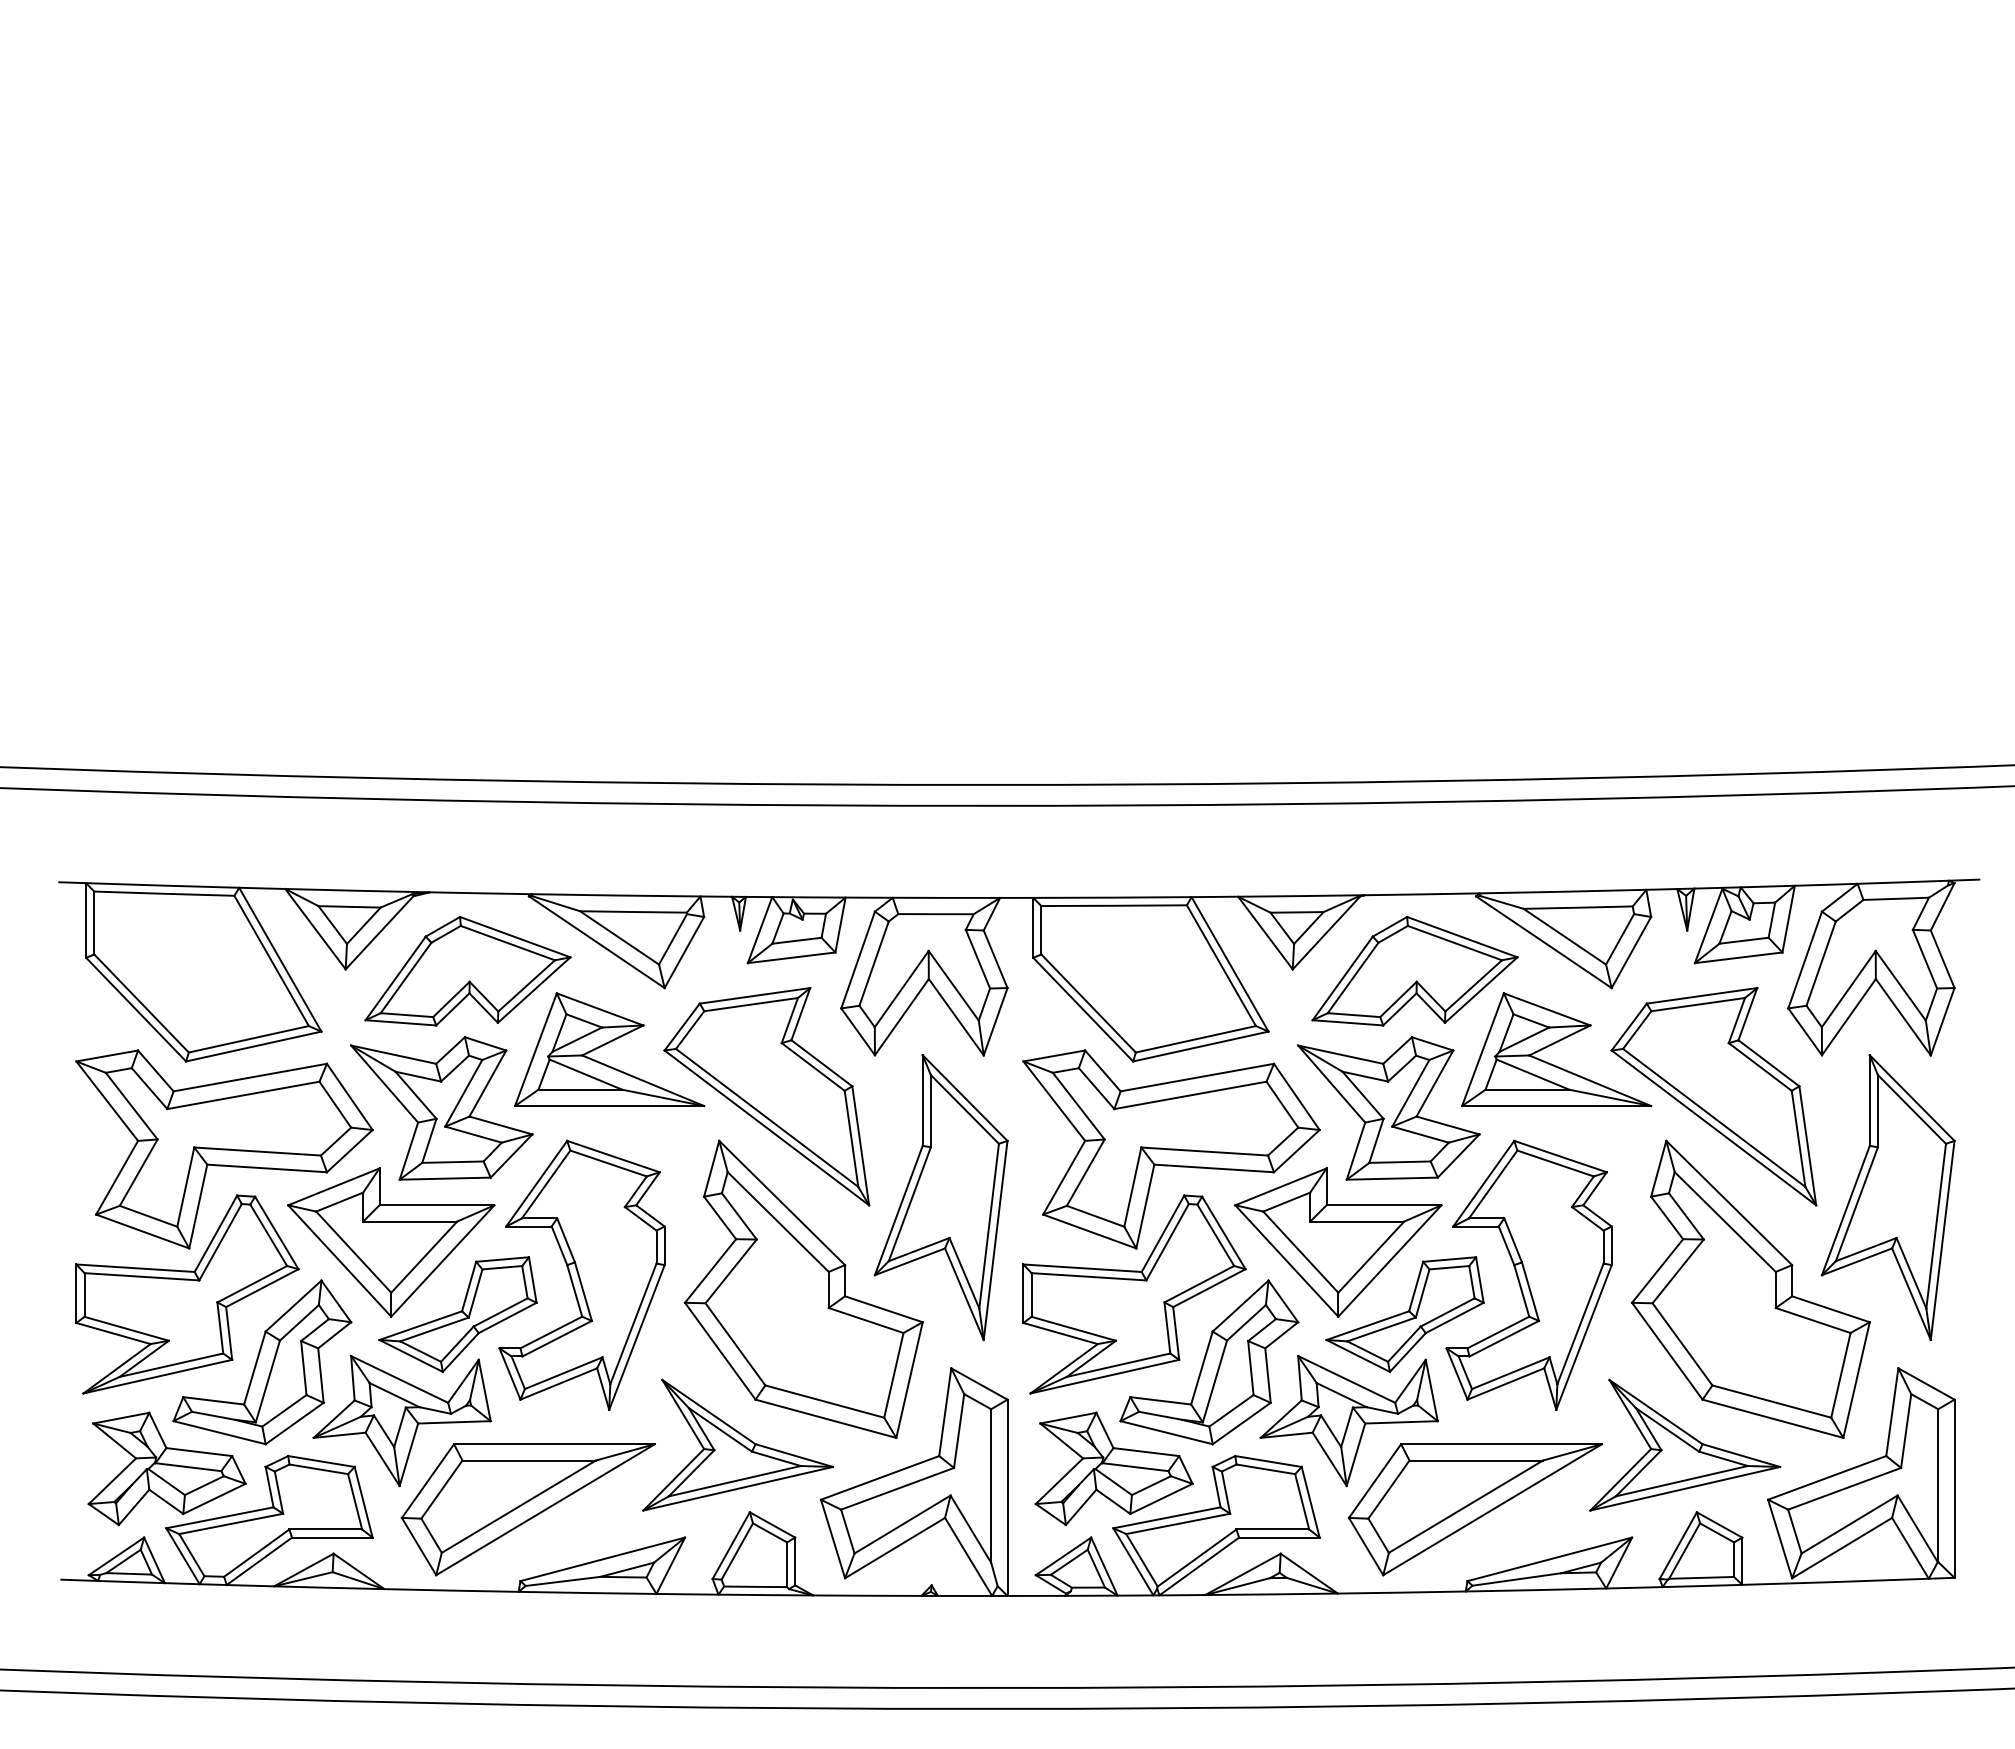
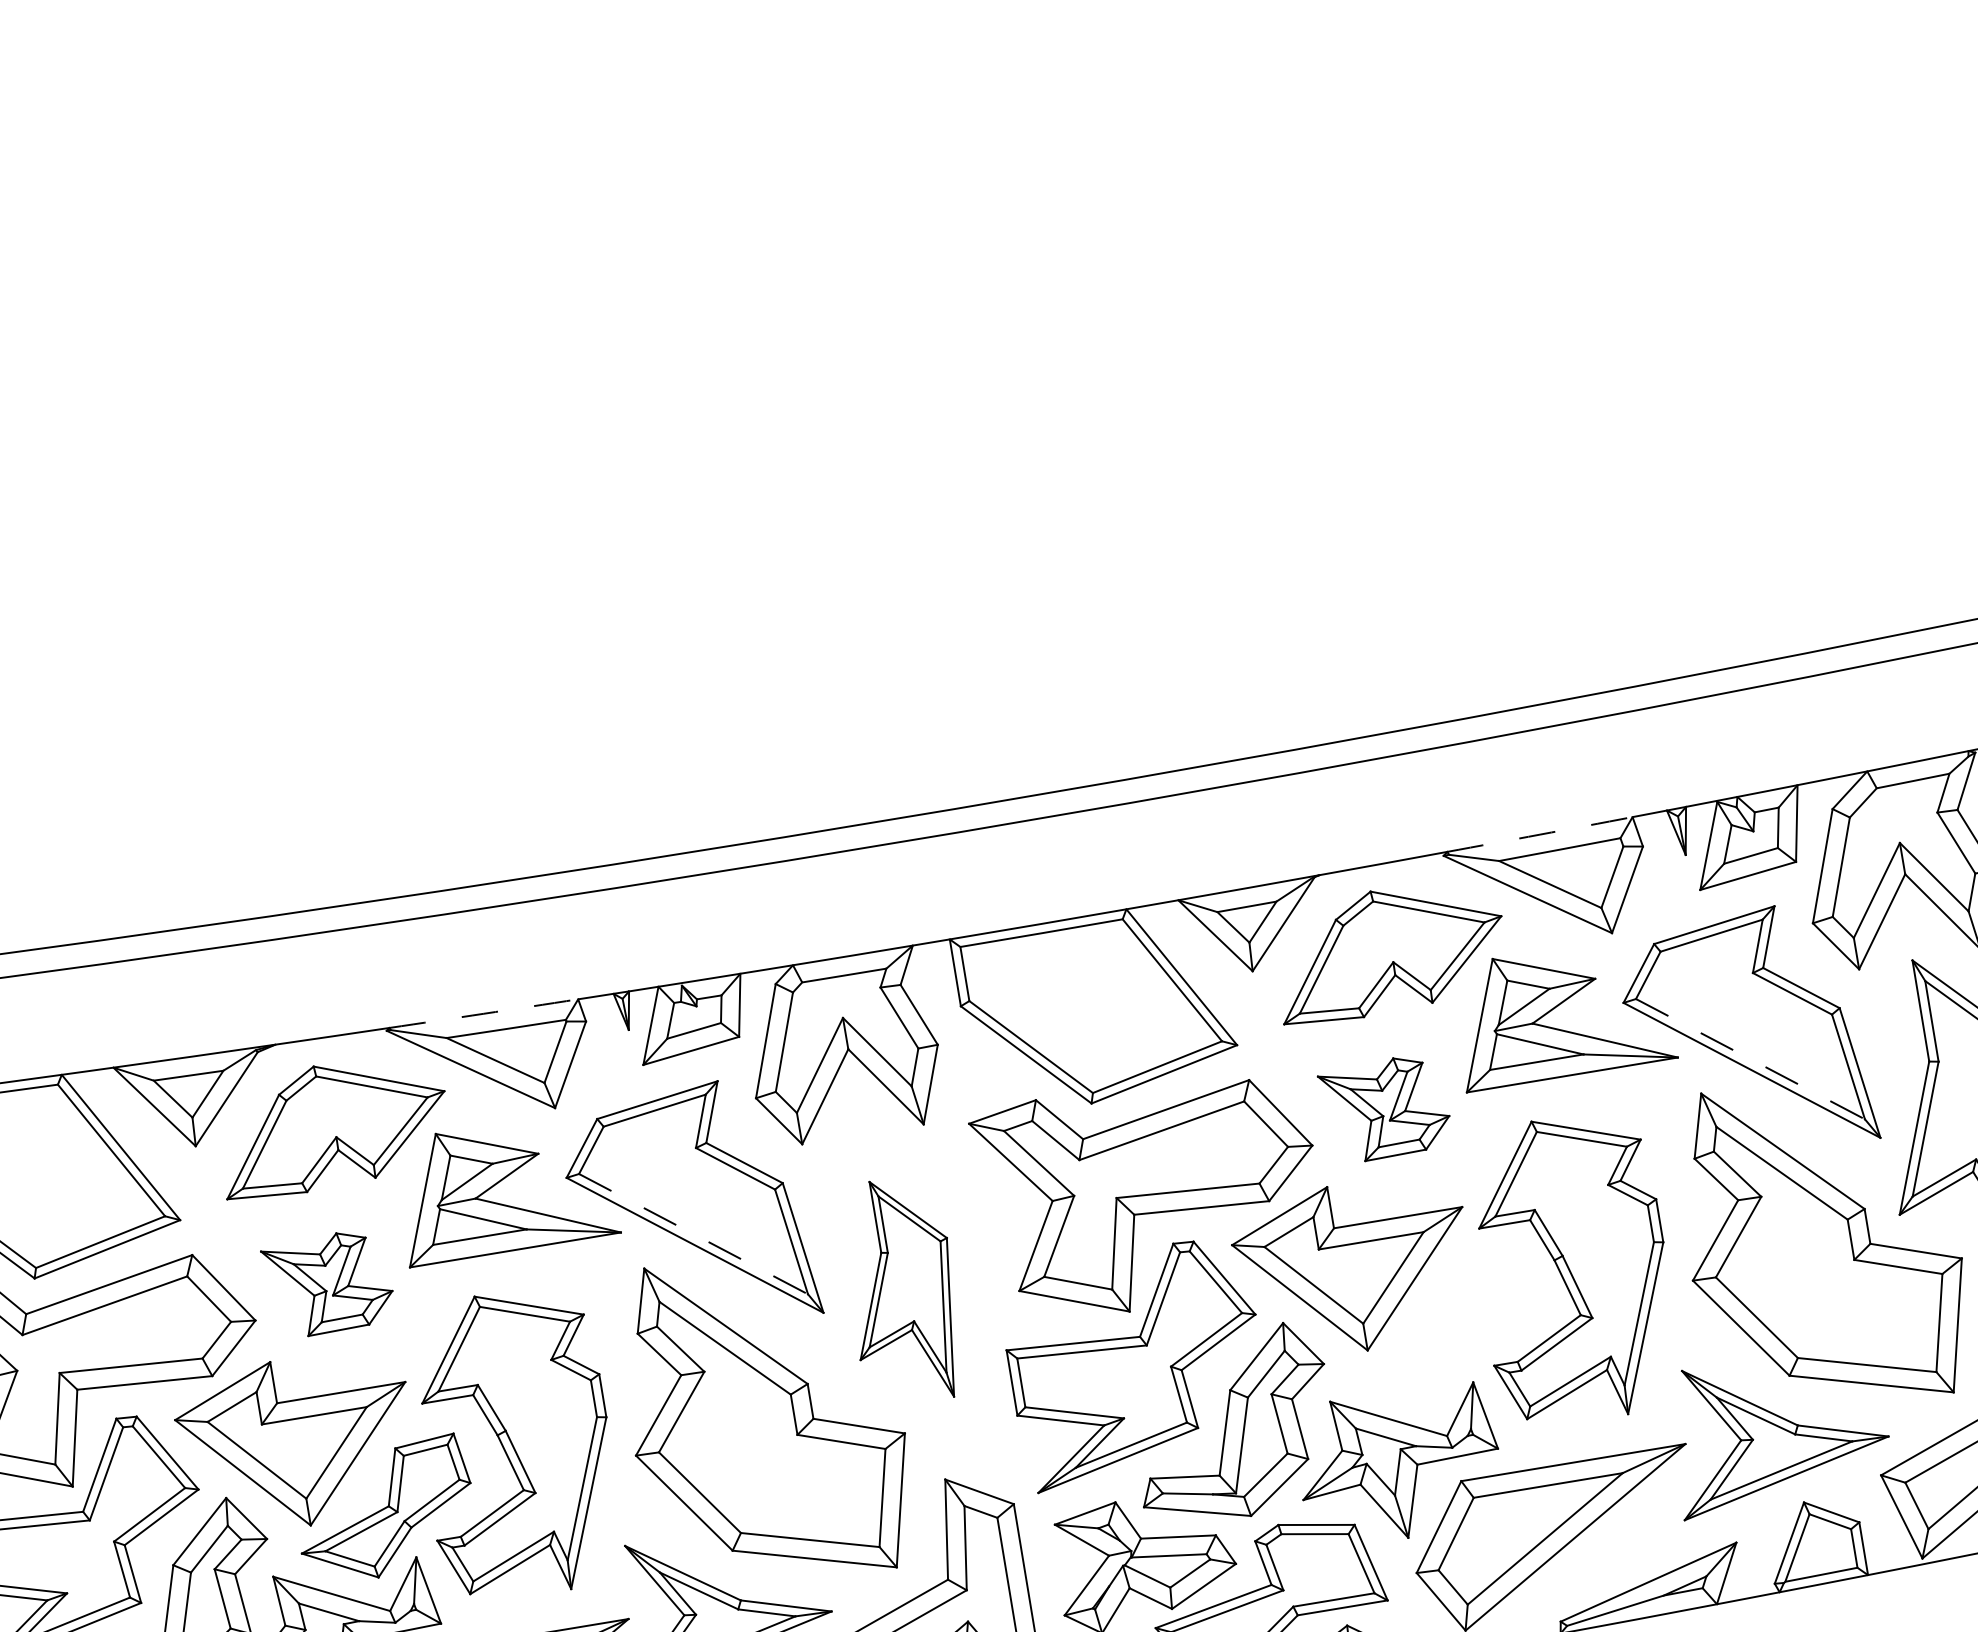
arc: (1563, 891) -> (1540, 834), solid -> dashed
arc: (616, 895) -> (484, 1013), solid -> dashed
part: (441, 1108) -> (328, 1283), size x0.6
part: (1388, 1108) -> (1385, 1108), size x0.6
line: (767, 1118) -> (694, 1234), solid -> dashed
line: (1714, 1118) -> (1750, 1059), solid -> dashed
part: (940, 1197) -> (901, 1290), size x0.7
part: (1404, 1314) -> (1441, 1335), removed

